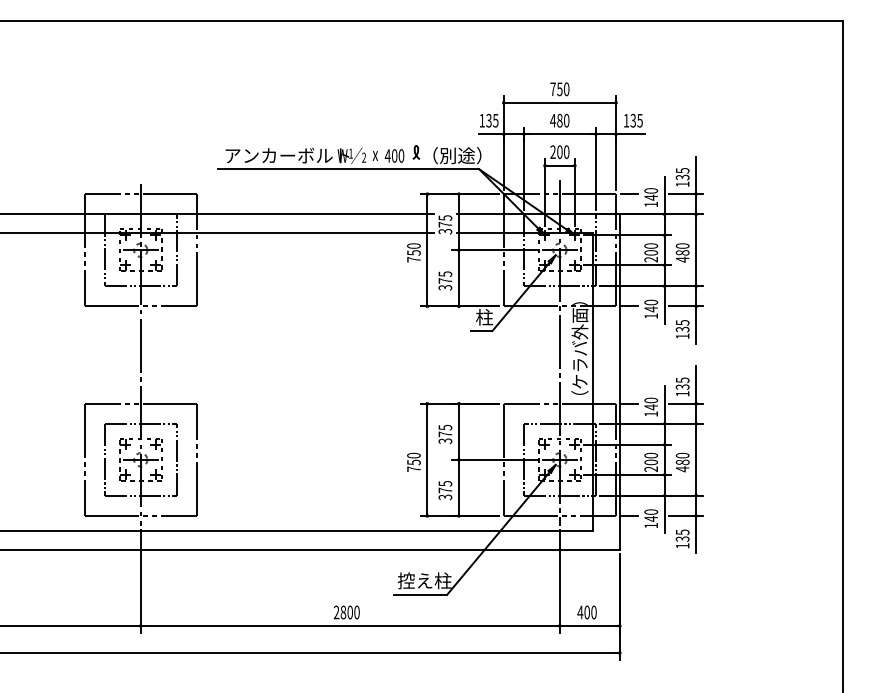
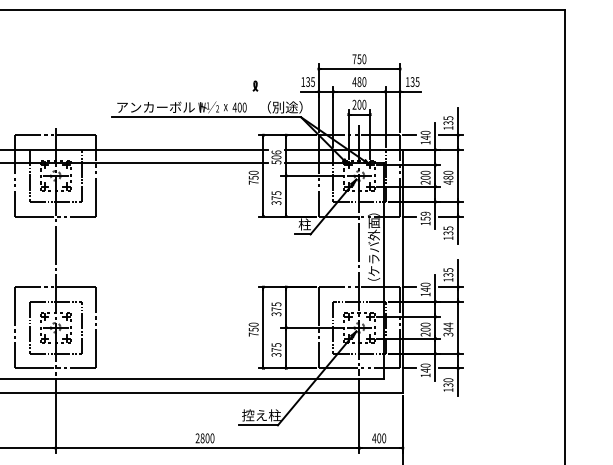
part: (416, 152) -> (255, 86), moved
text: (445, 224) -> (276, 157), 375 -> 506
text: (651, 305) -> (425, 215), 140 -> 159
text: (682, 462) -> (448, 329), 480 -> 344
text: (682, 532) -> (448, 380), 135 -> 130

